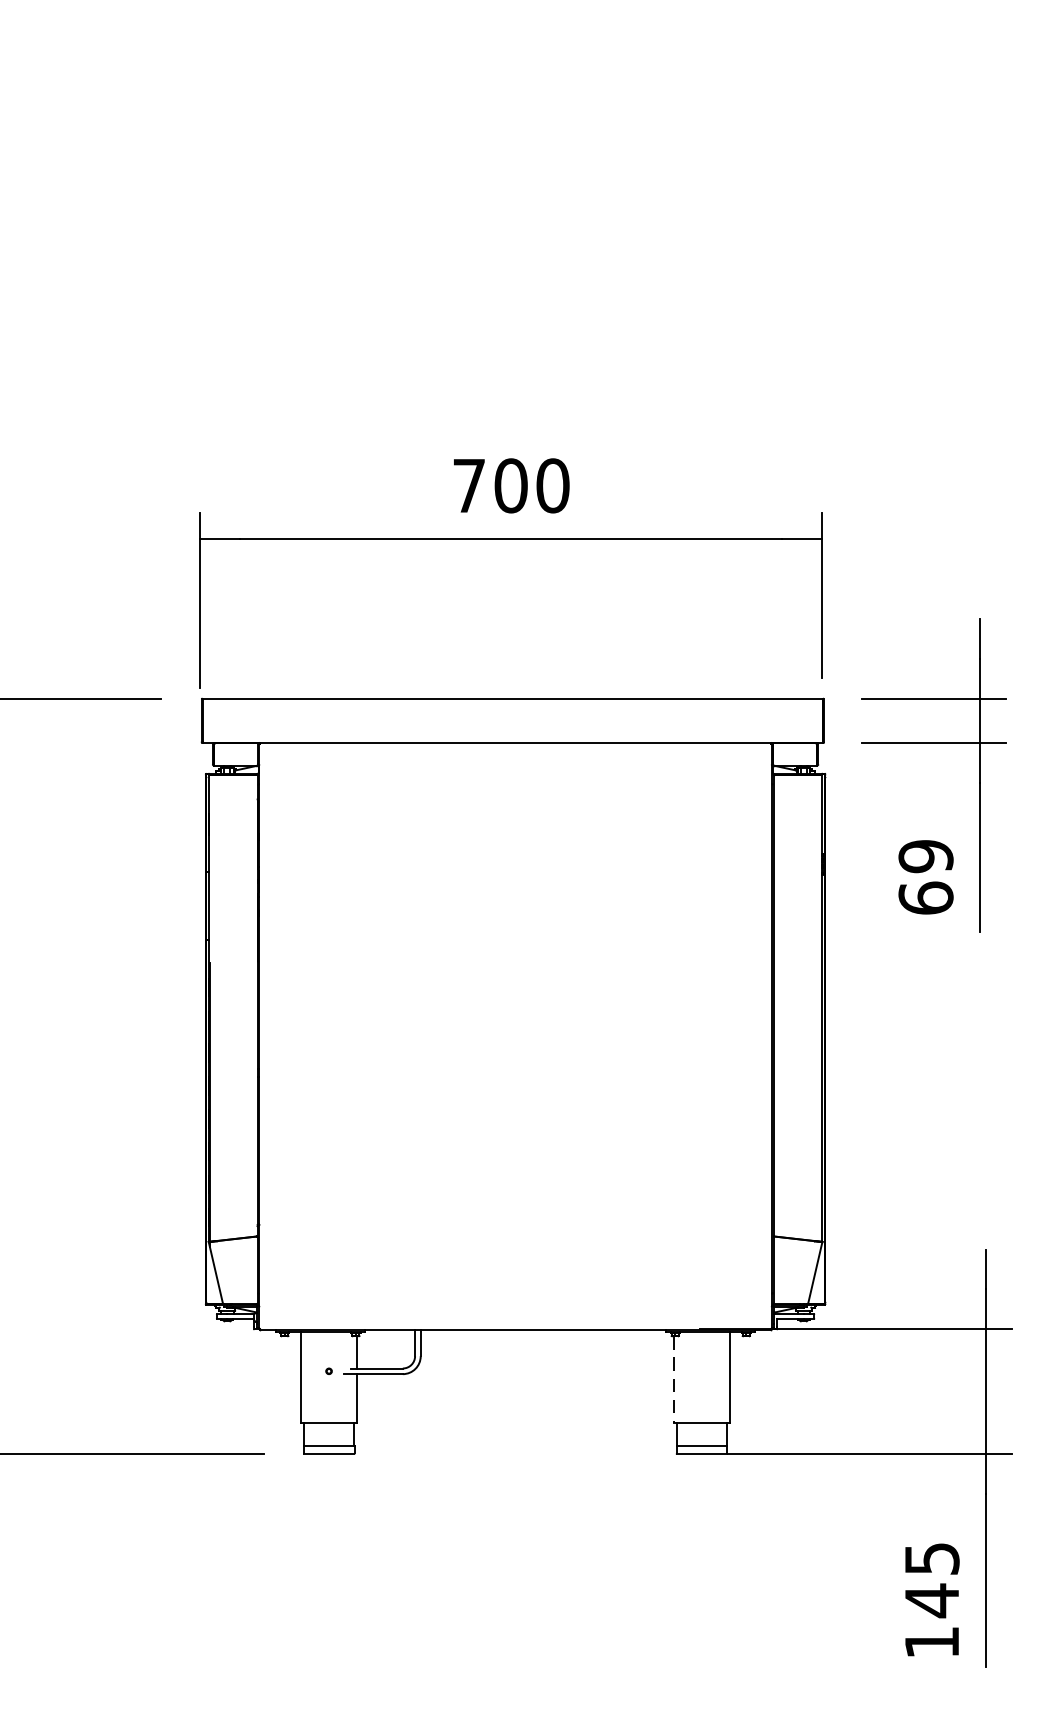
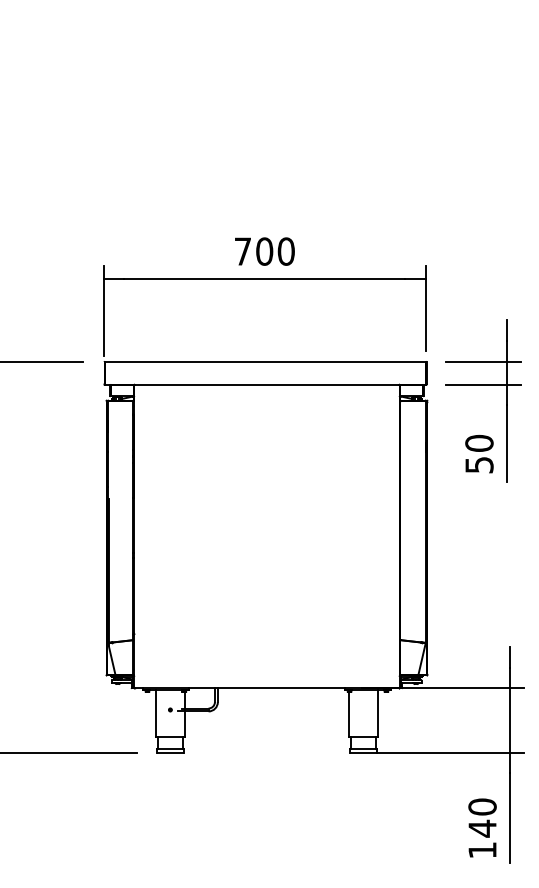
text: (926, 875) -> (479, 453), 69 -> 50
line: (673, 1380) -> (348, 714), dashed -> solid
text: (931, 1557) -> (482, 806), 145 -> 140

